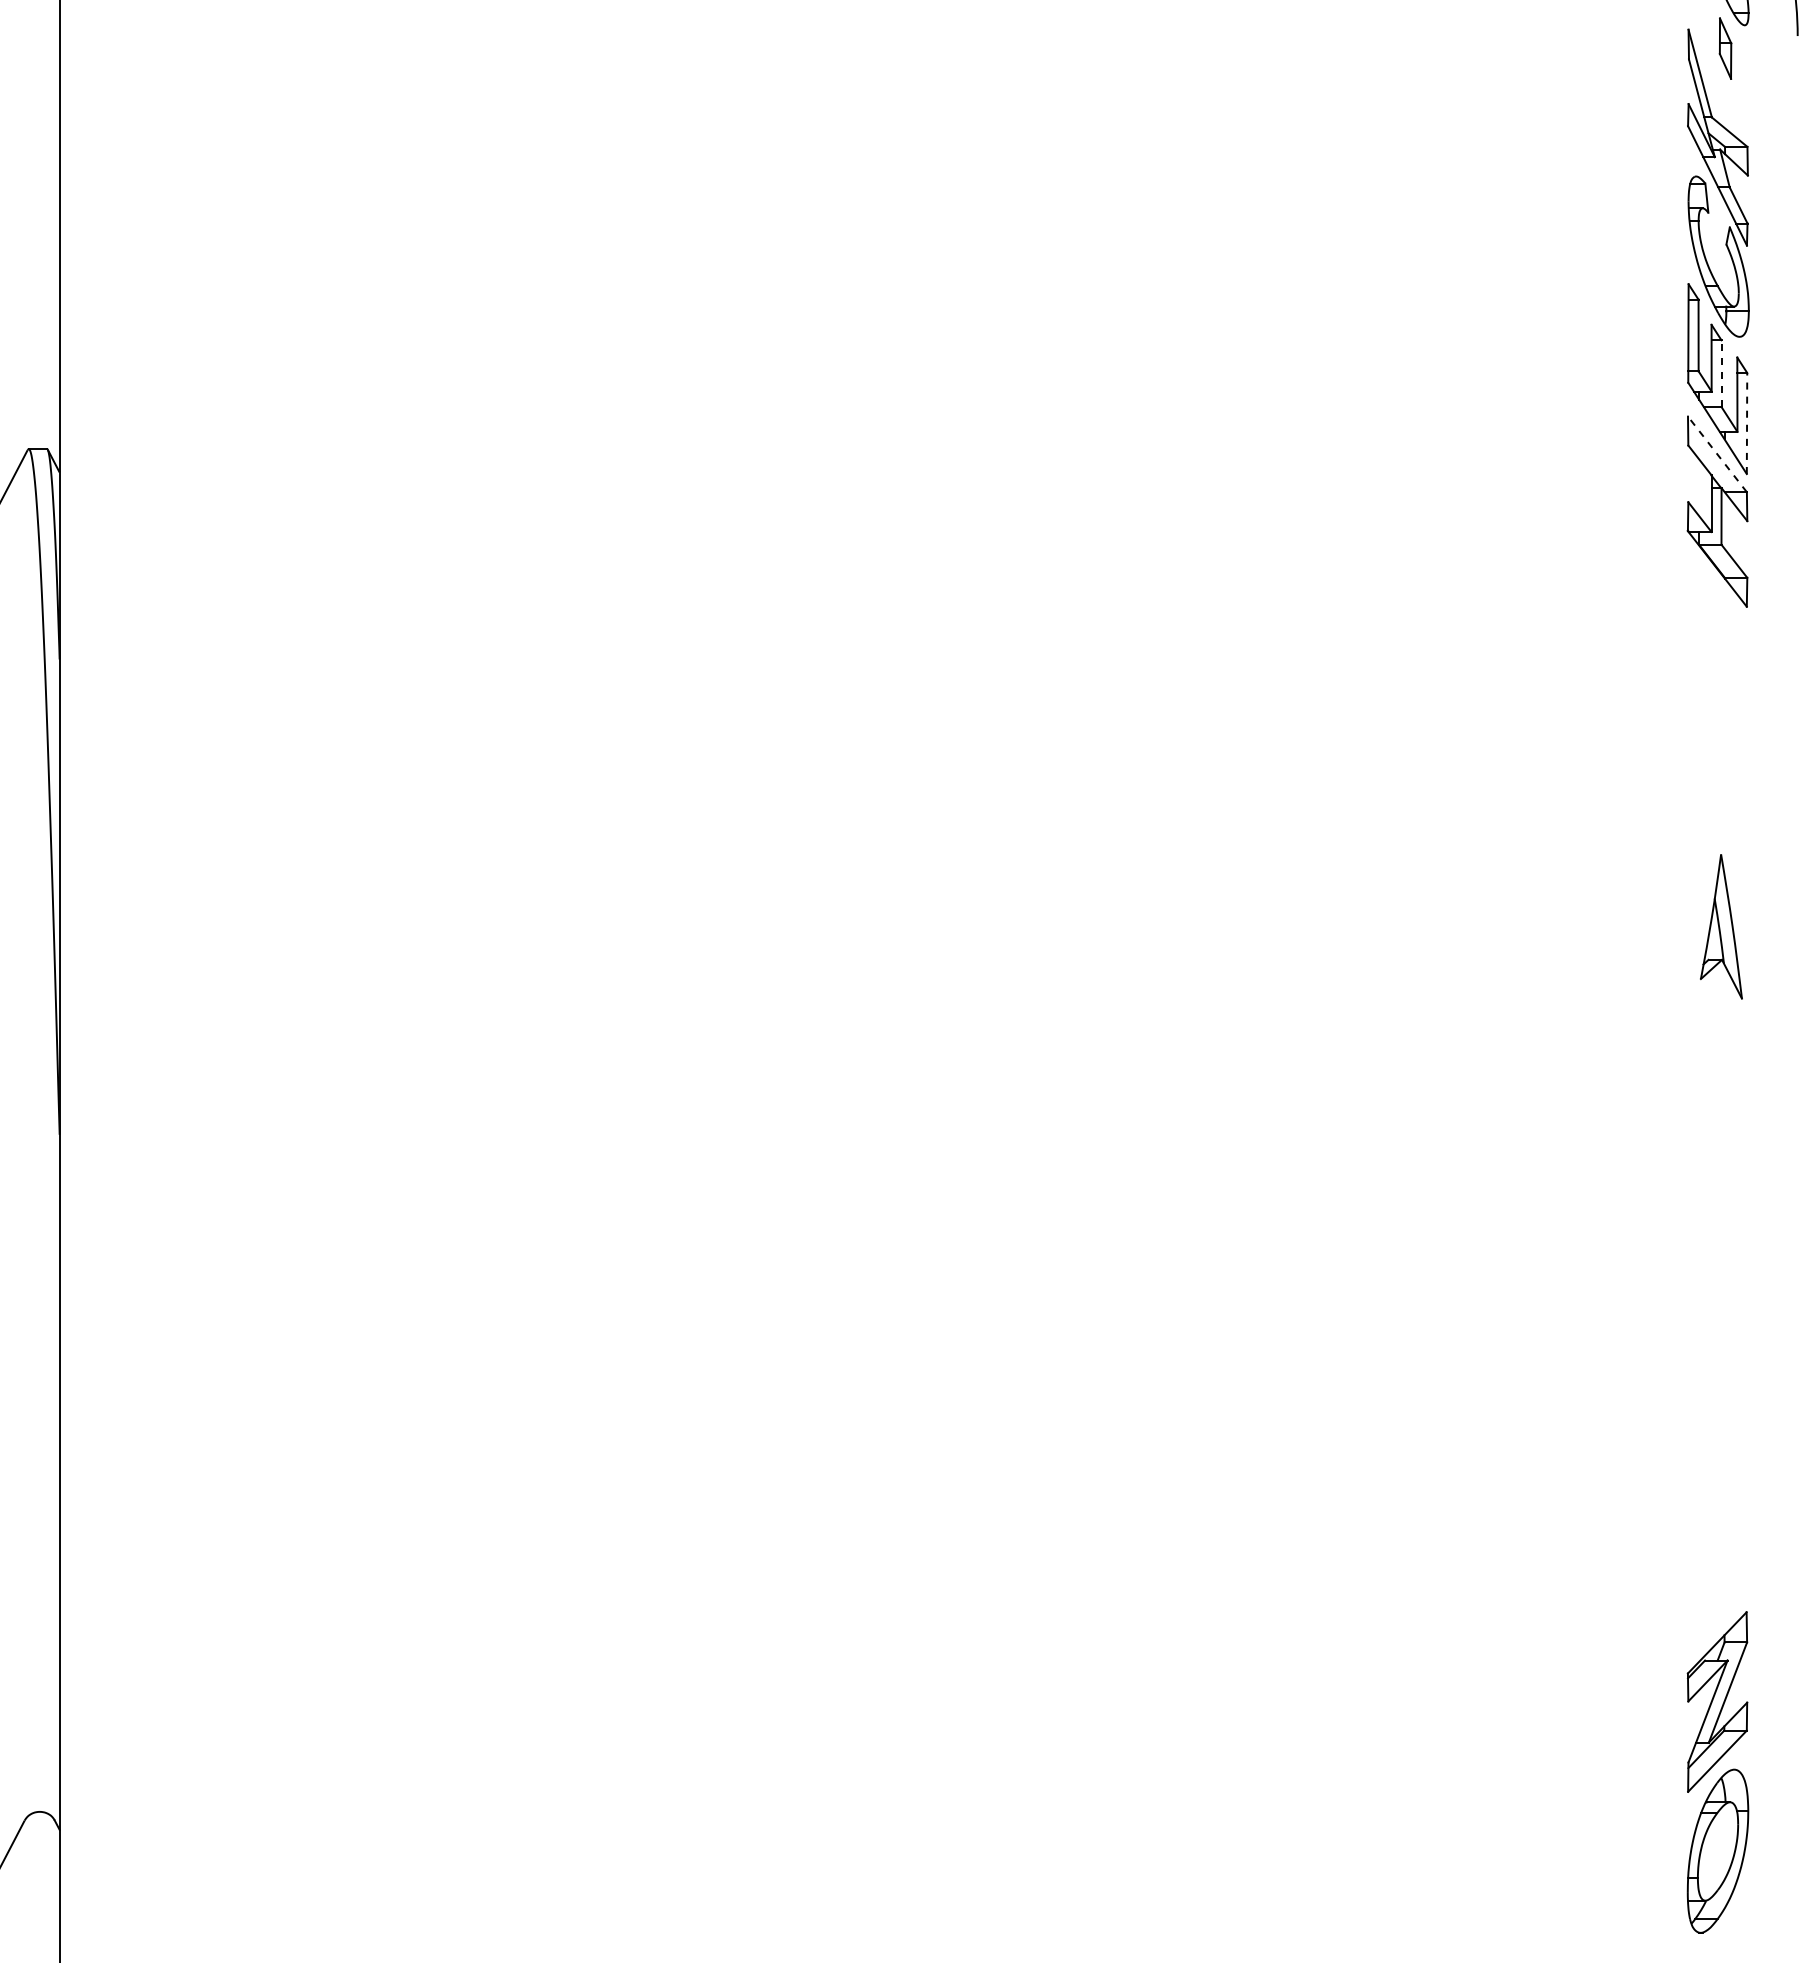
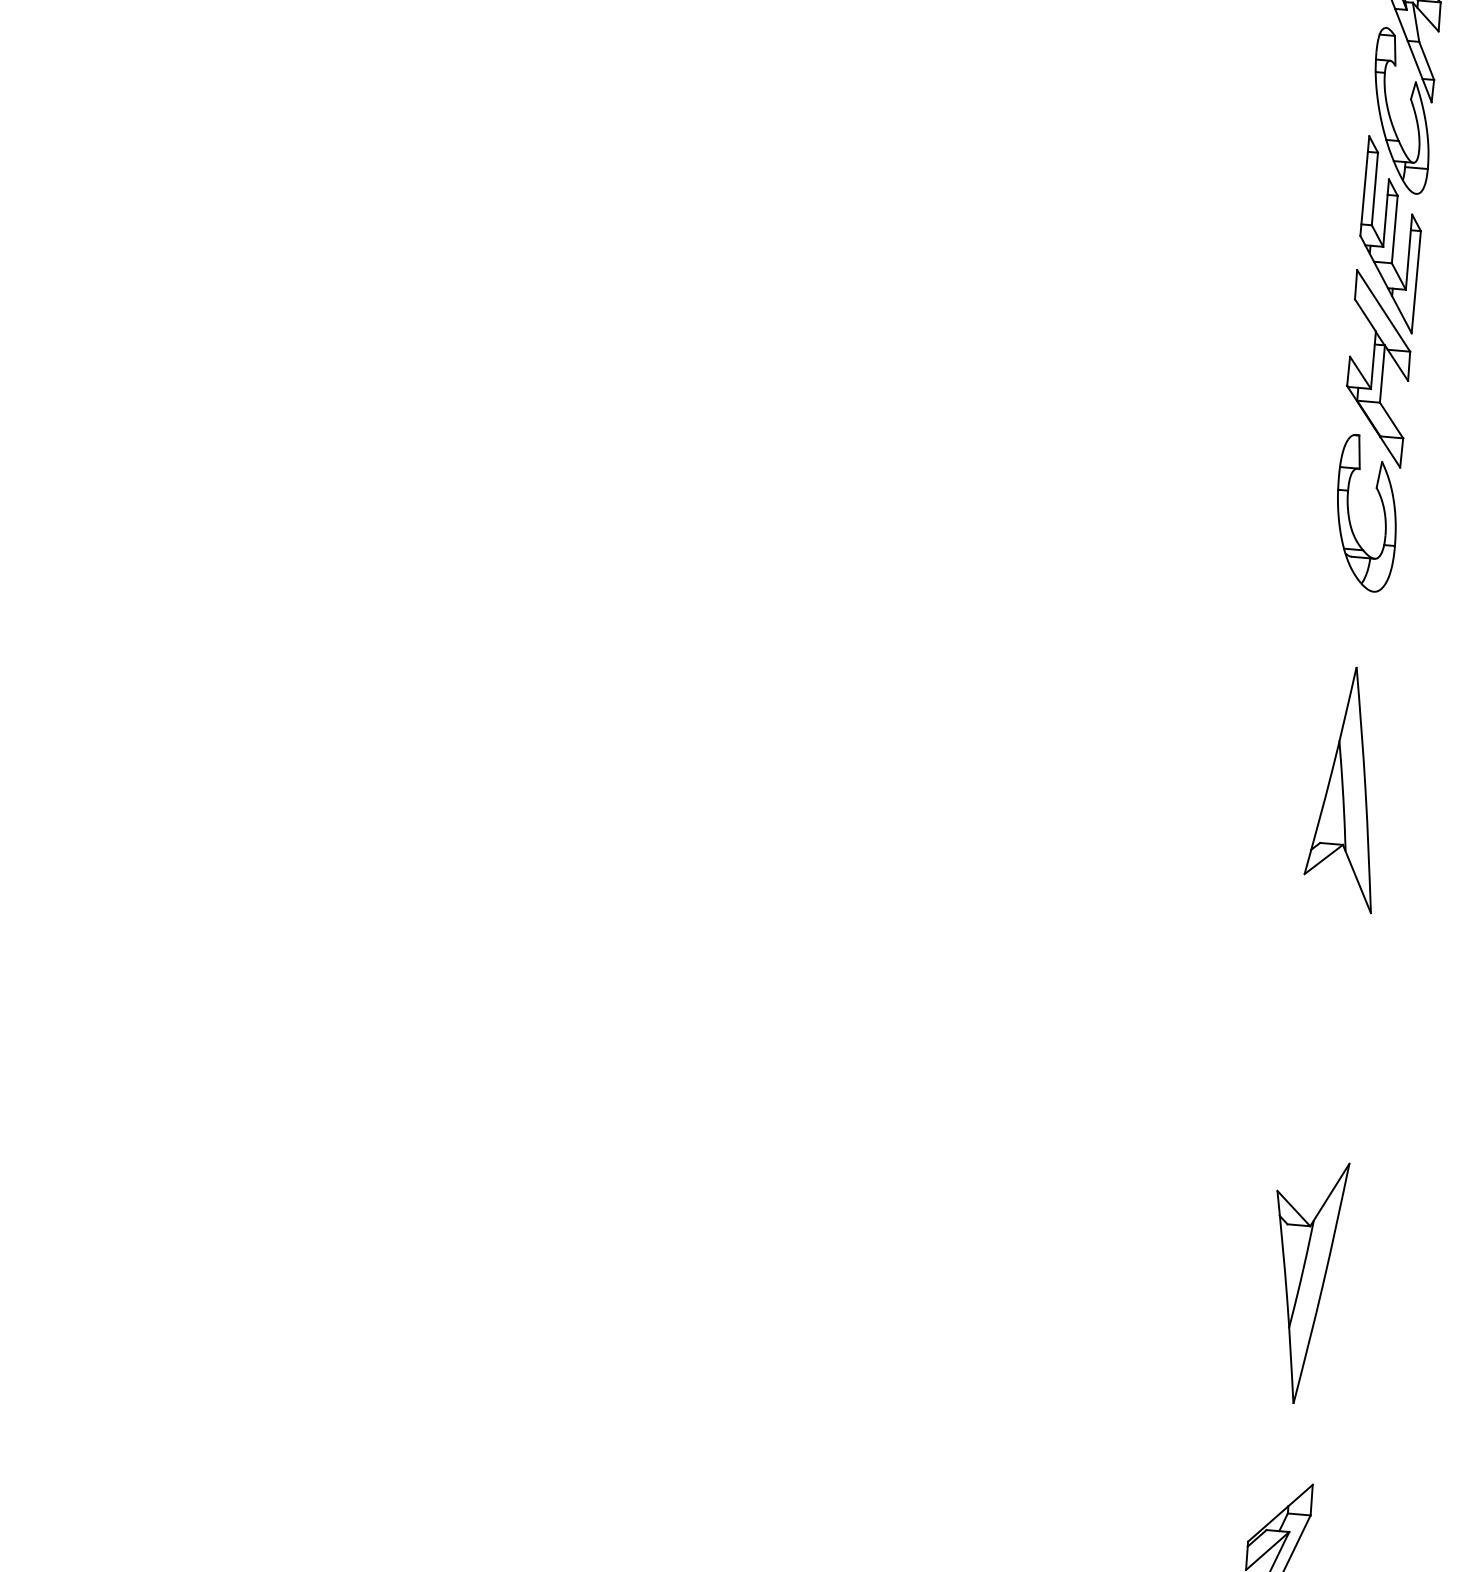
line: (1721, 373) -> (1394, 229), dashed -> solid
line: (1747, 423) -> (1416, 282), dashed -> solid
line: (1717, 454) -> (1383, 311), dashed -> solid
part: (1701, 657) -> (1349, 514), added
part: (1721, 926) -> (1346, 788), size x1.67
part: (1721, 1413) -> (1304, 1281), added

